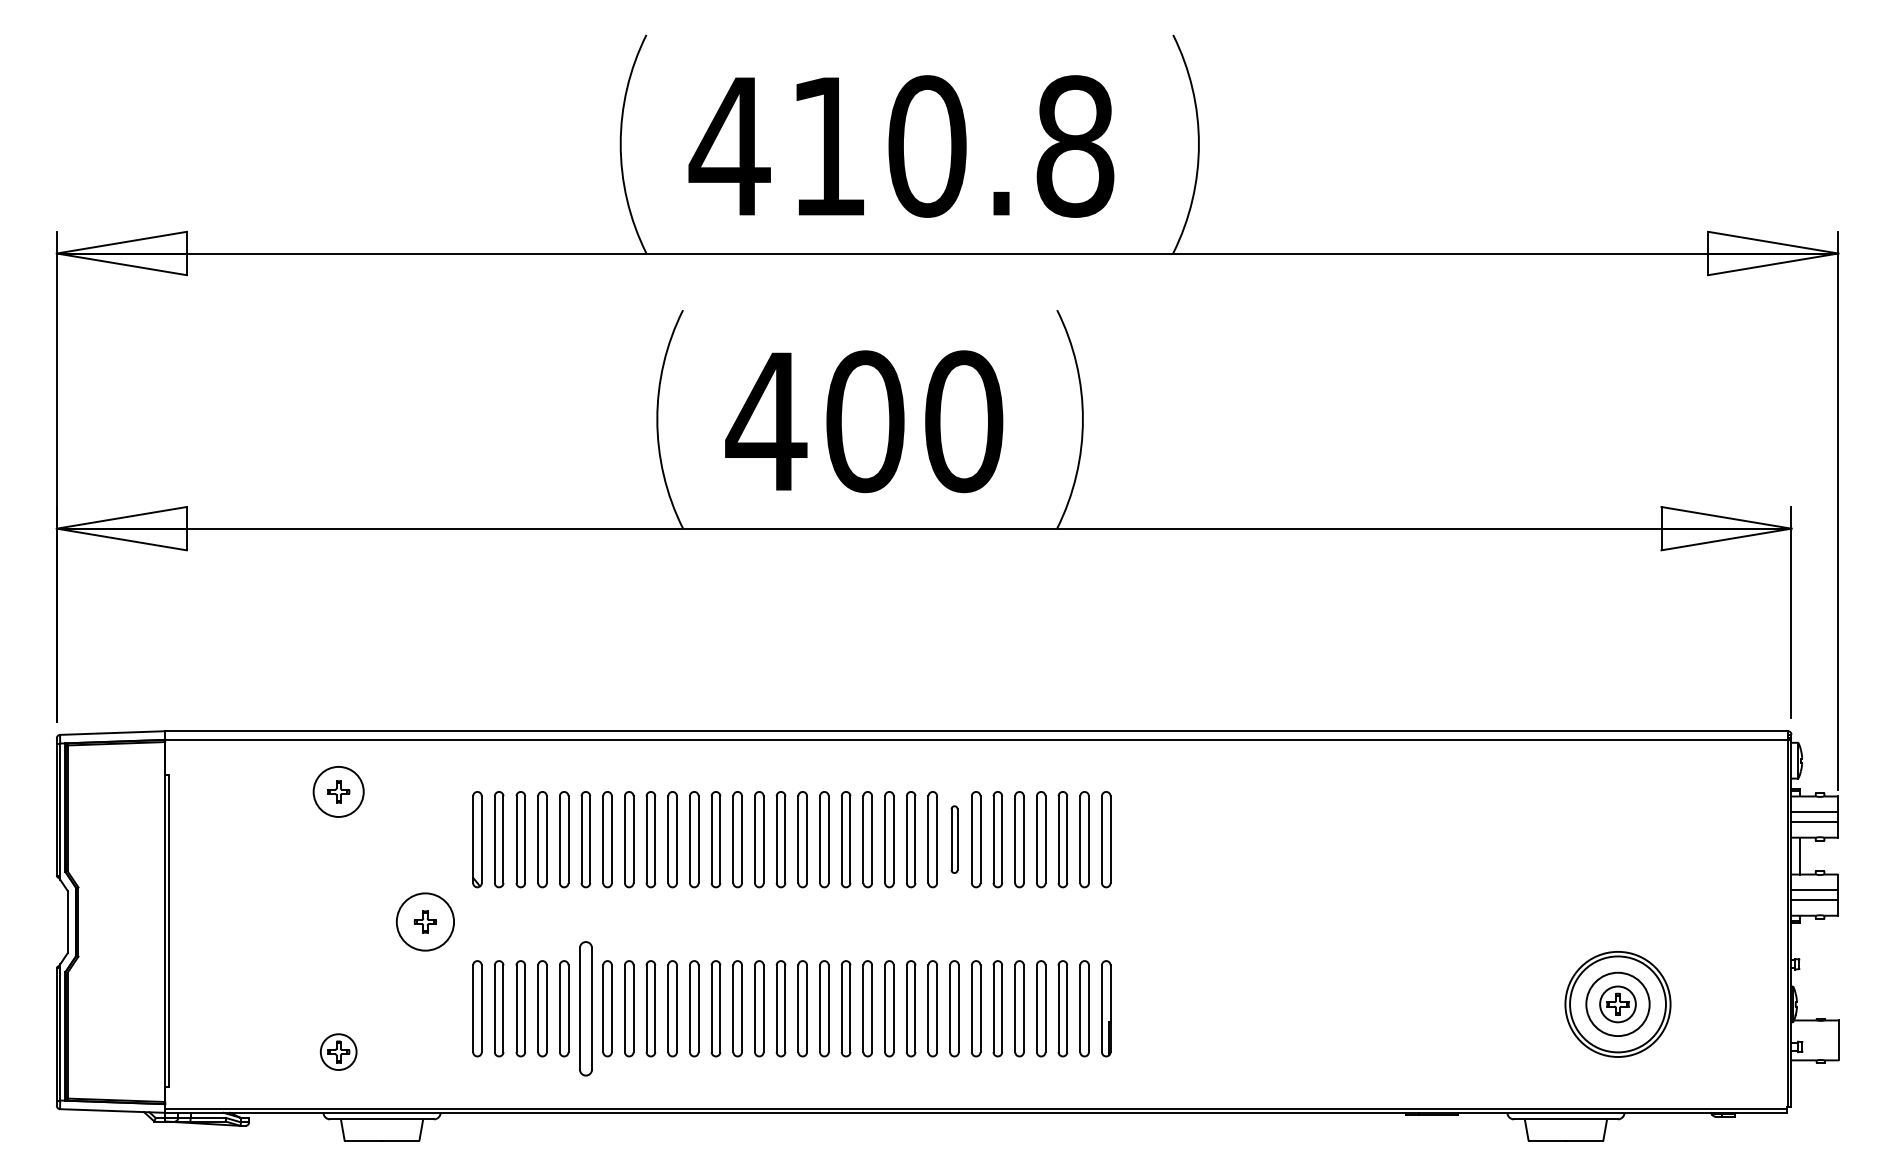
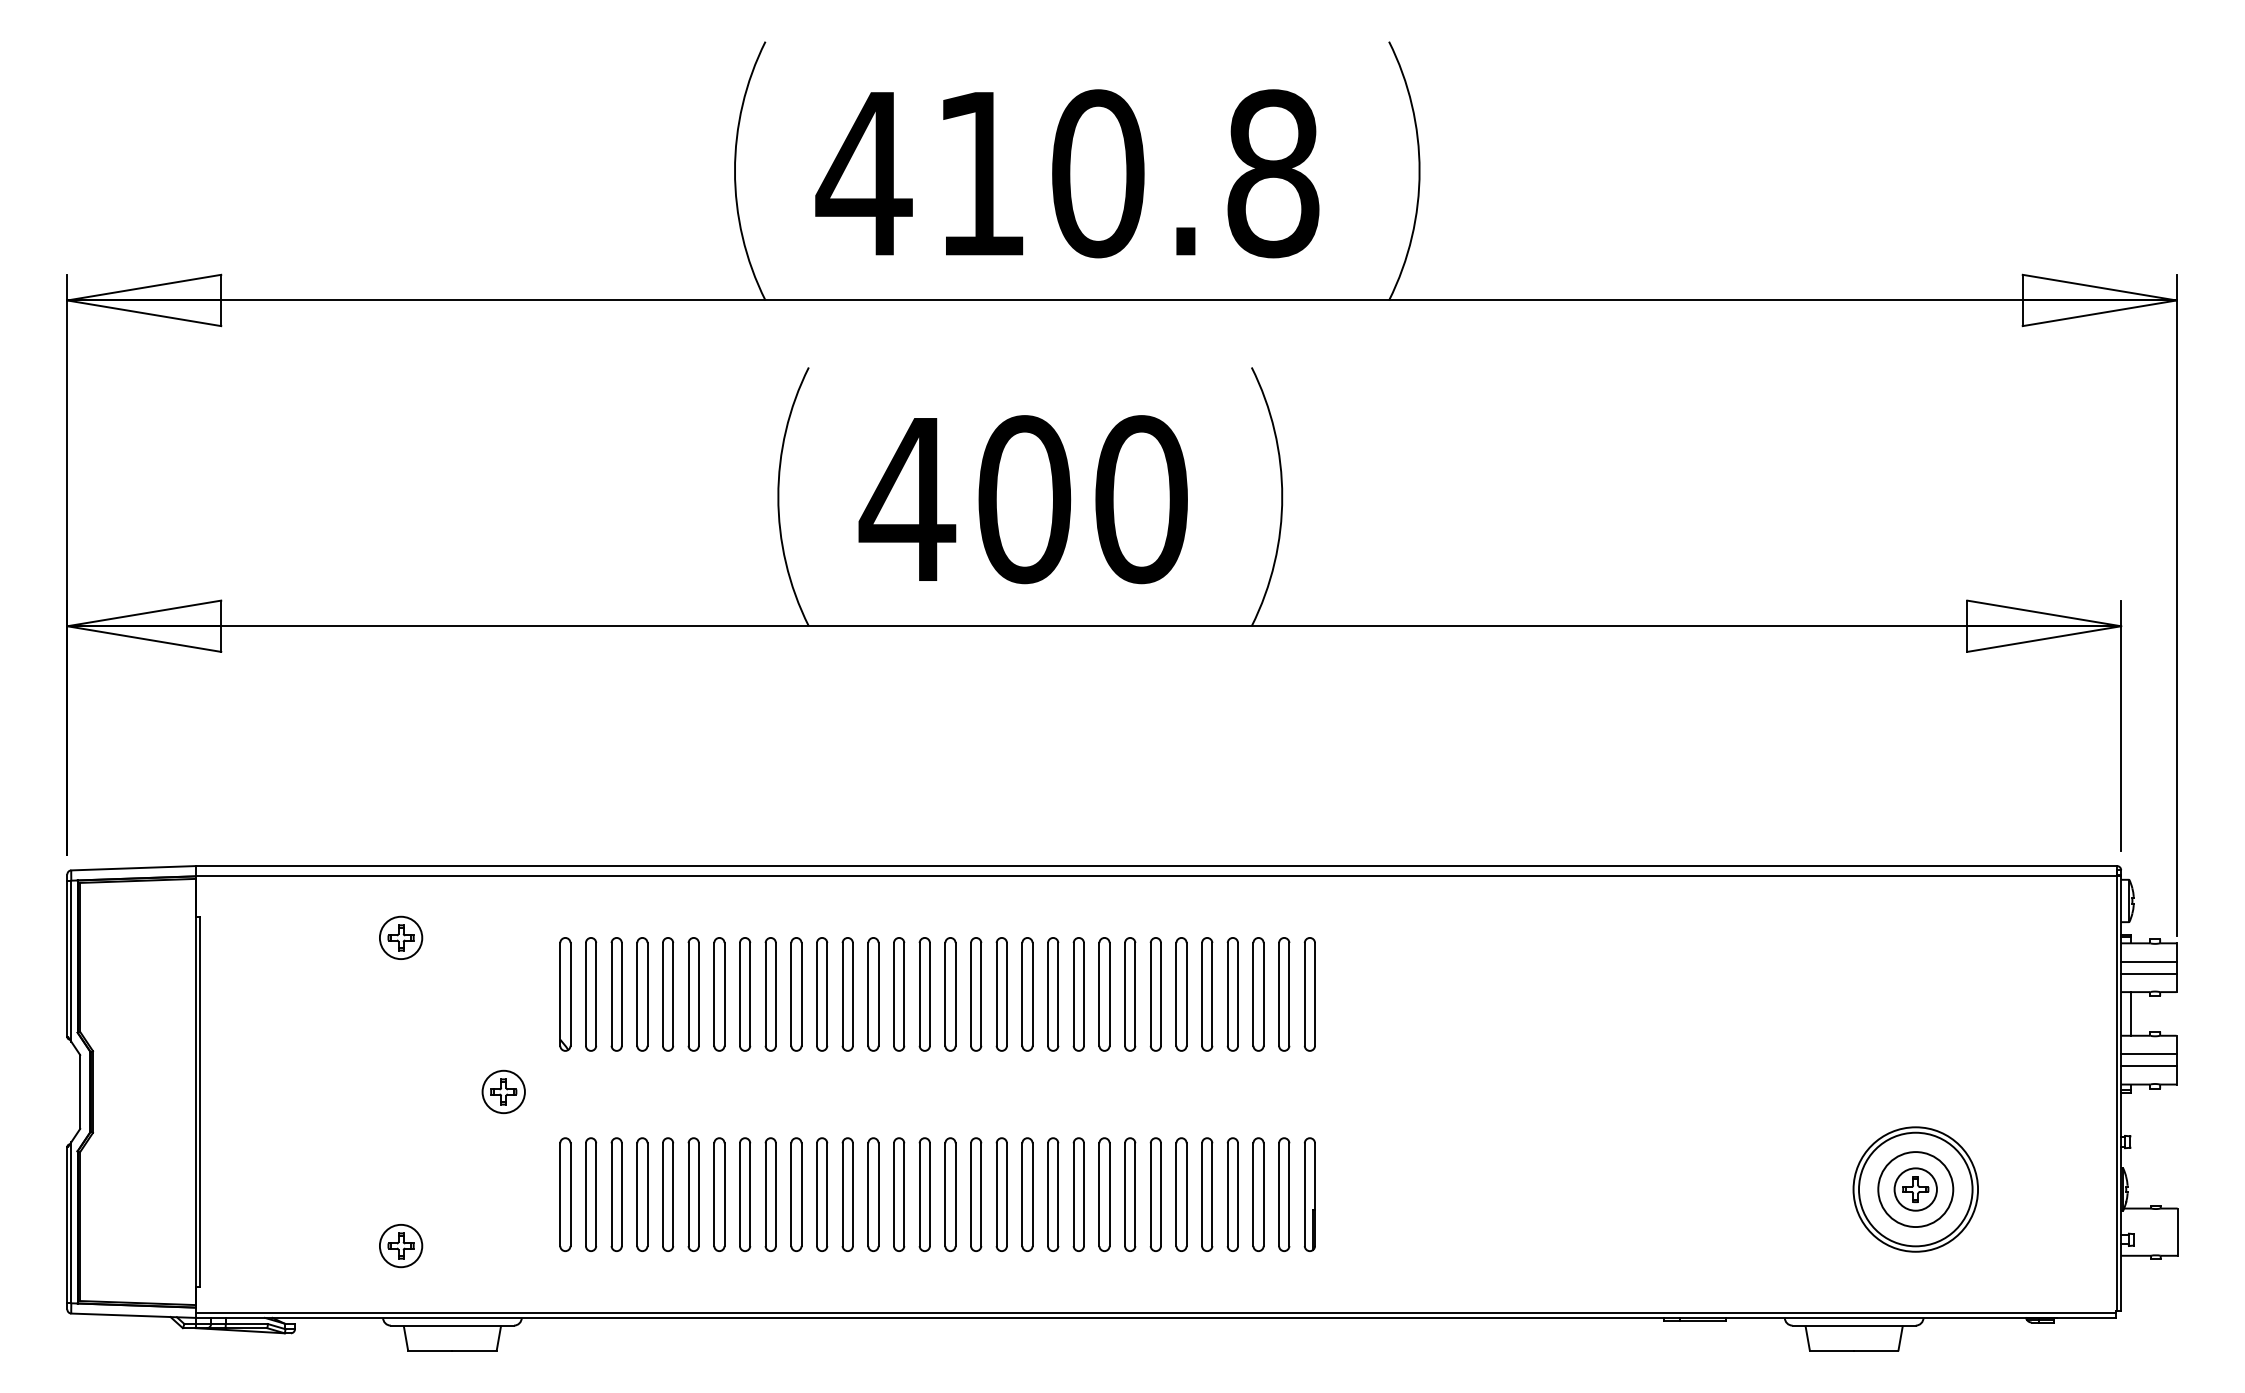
circle: (338, 791) -> (400, 937), size x0.71
part: (954, 839) -> (1130, 994), size x1.43
circle: (425, 921) -> (503, 1091), size x0.62
part: (585, 1008) -> (693, 1194), size x0.71

